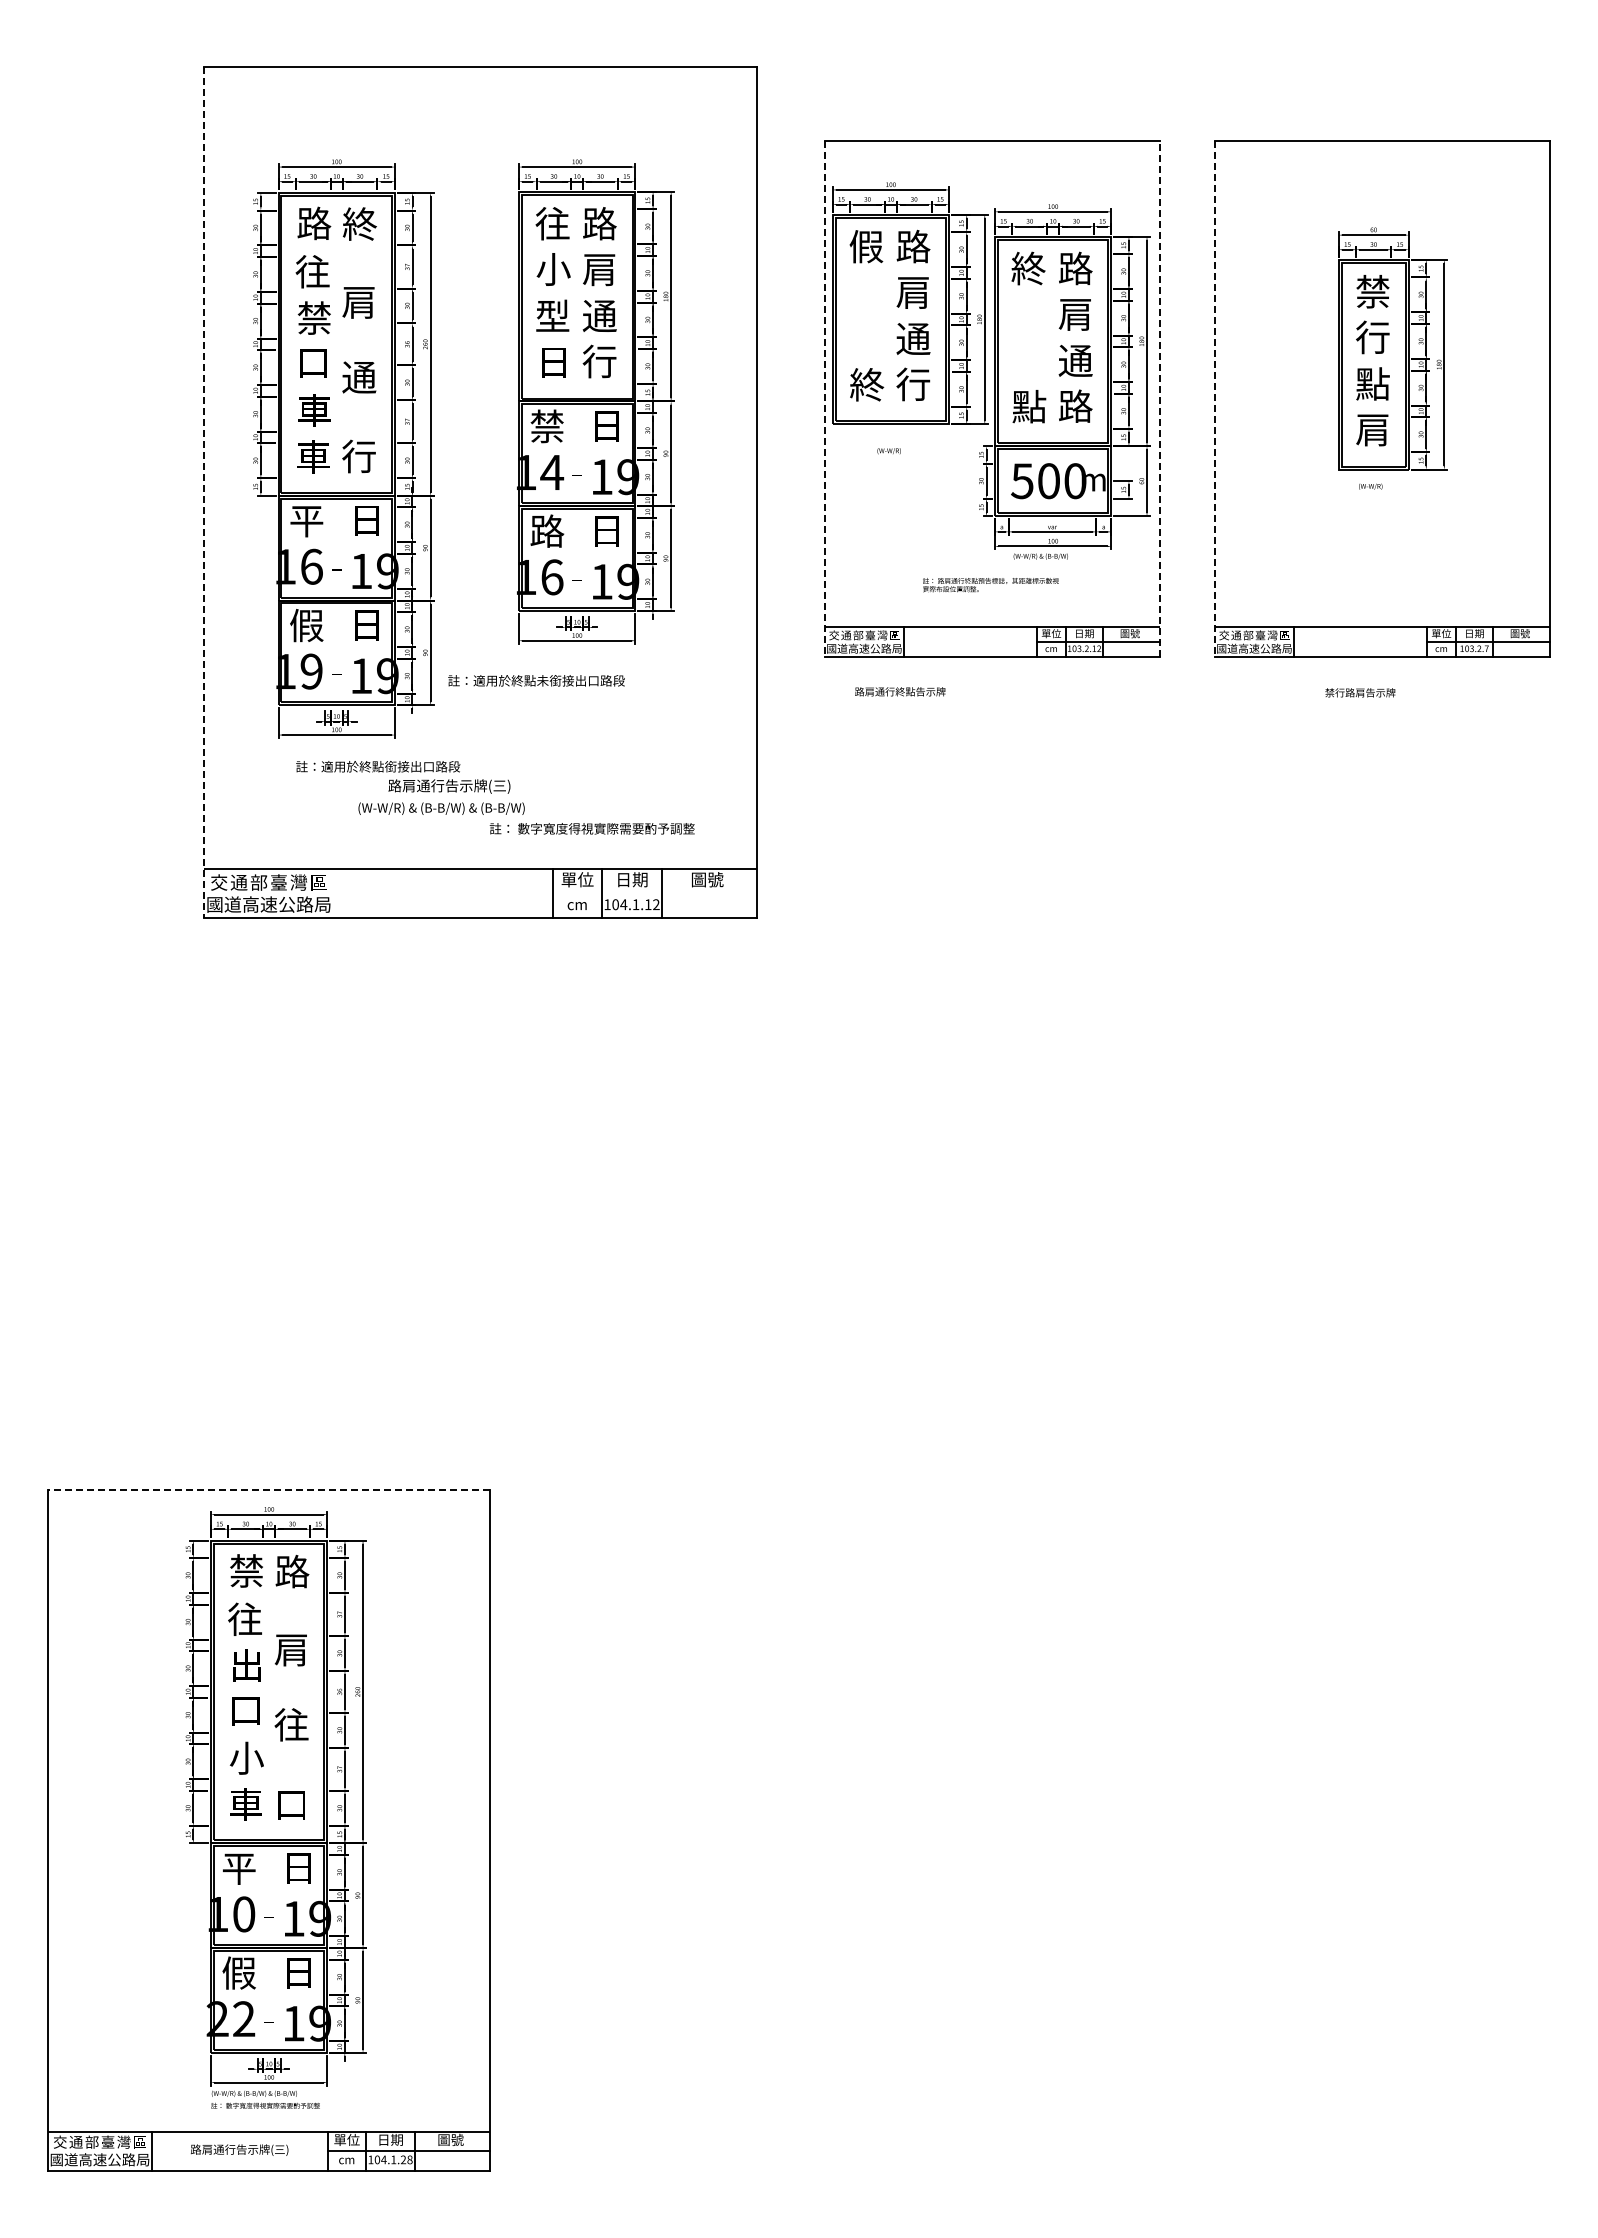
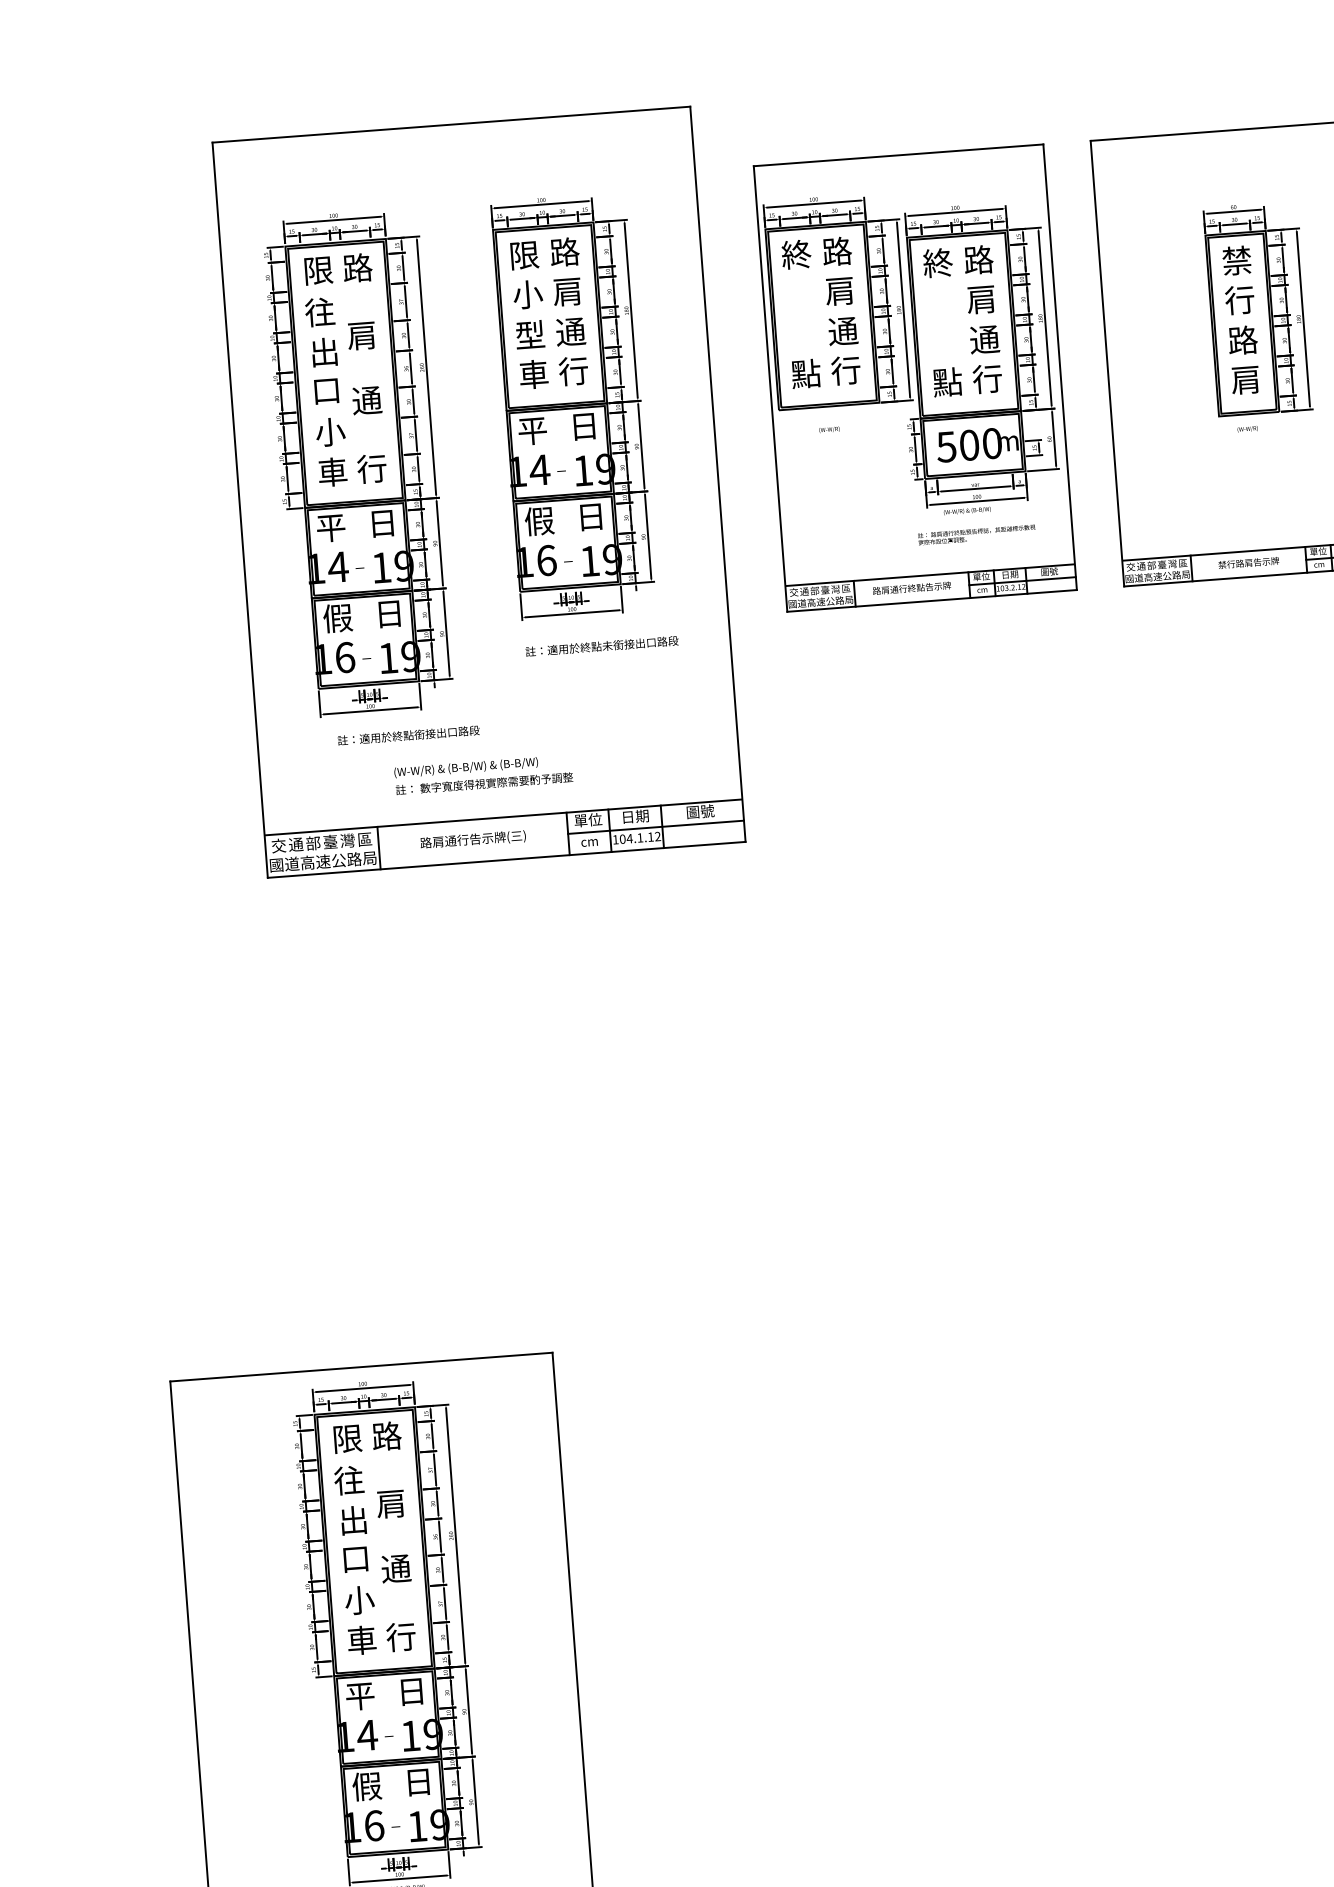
text: (314, 223) -> (318, 270), 路 -> 限
text: (359, 223) -> (357, 267), 終 -> 路
text: (552, 223) -> (523, 255), 往 -> 限
text: (866, 246) -> (796, 254), 假 -> 終
text: (313, 317) -> (323, 351), 禁 -> 出
text: (553, 361) -> (533, 374), 日 -> 車
text: (1372, 383) -> (1242, 339), 點 -> 路
text: (867, 384) -> (806, 373), 終 -> 點
line: (824, 399) -> (770, 389), dashed -> solid
line: (1160, 399) -> (1060, 367), dashed -> solid
line: (1214, 399) -> (1107, 364), dashed -> solid
text: (1075, 406) -> (987, 379), 路 -> 行
text: (314, 410) -> (330, 431), 車 -> 小
text: (546, 426) -> (531, 430), 禁 -> 平
line: (203, 492) -> (240, 510), dashed -> solid
text: (547, 530) -> (539, 520), 路 -> 假
text: (311, 566) -> (338, 566), 16 -> 14
text: (990, 585) -> (976, 535), moved
text: (311, 671) -> (344, 657), 19 -> 16
text: (536, 680) -> (602, 646), moved
text: (900, 691) -> (912, 588), moved
text: (1360, 692) -> (1248, 562), moved
text: (449, 786) -> (473, 839), moved
text: (591, 828) -> (483, 783), moved
line: (334, 893) -> (379, 847), added
line: (654, 893) -> (655, 827), added
line: (268, 1489) -> (360, 1366), dashed -> solid
text: (246, 1570) -> (347, 1438), 禁 -> 限
text: (291, 1724) -> (396, 1568), 往 -> 通
text: (291, 1803) -> (401, 1636), 口 -> 行
text: (243, 1914) -> (366, 1735), 10 -> 14
text: (230, 2019) -> (362, 1827), 22 -> 16

